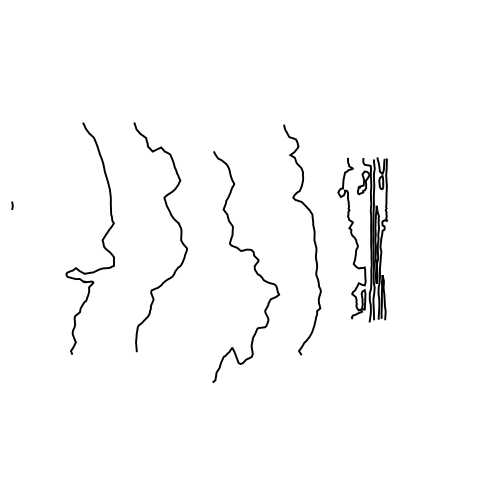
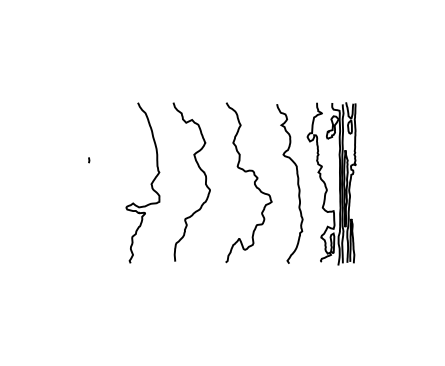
part: (362, 239) -> (331, 183), size x1.43
curve: (254, 266) -> (254, 182), moved

